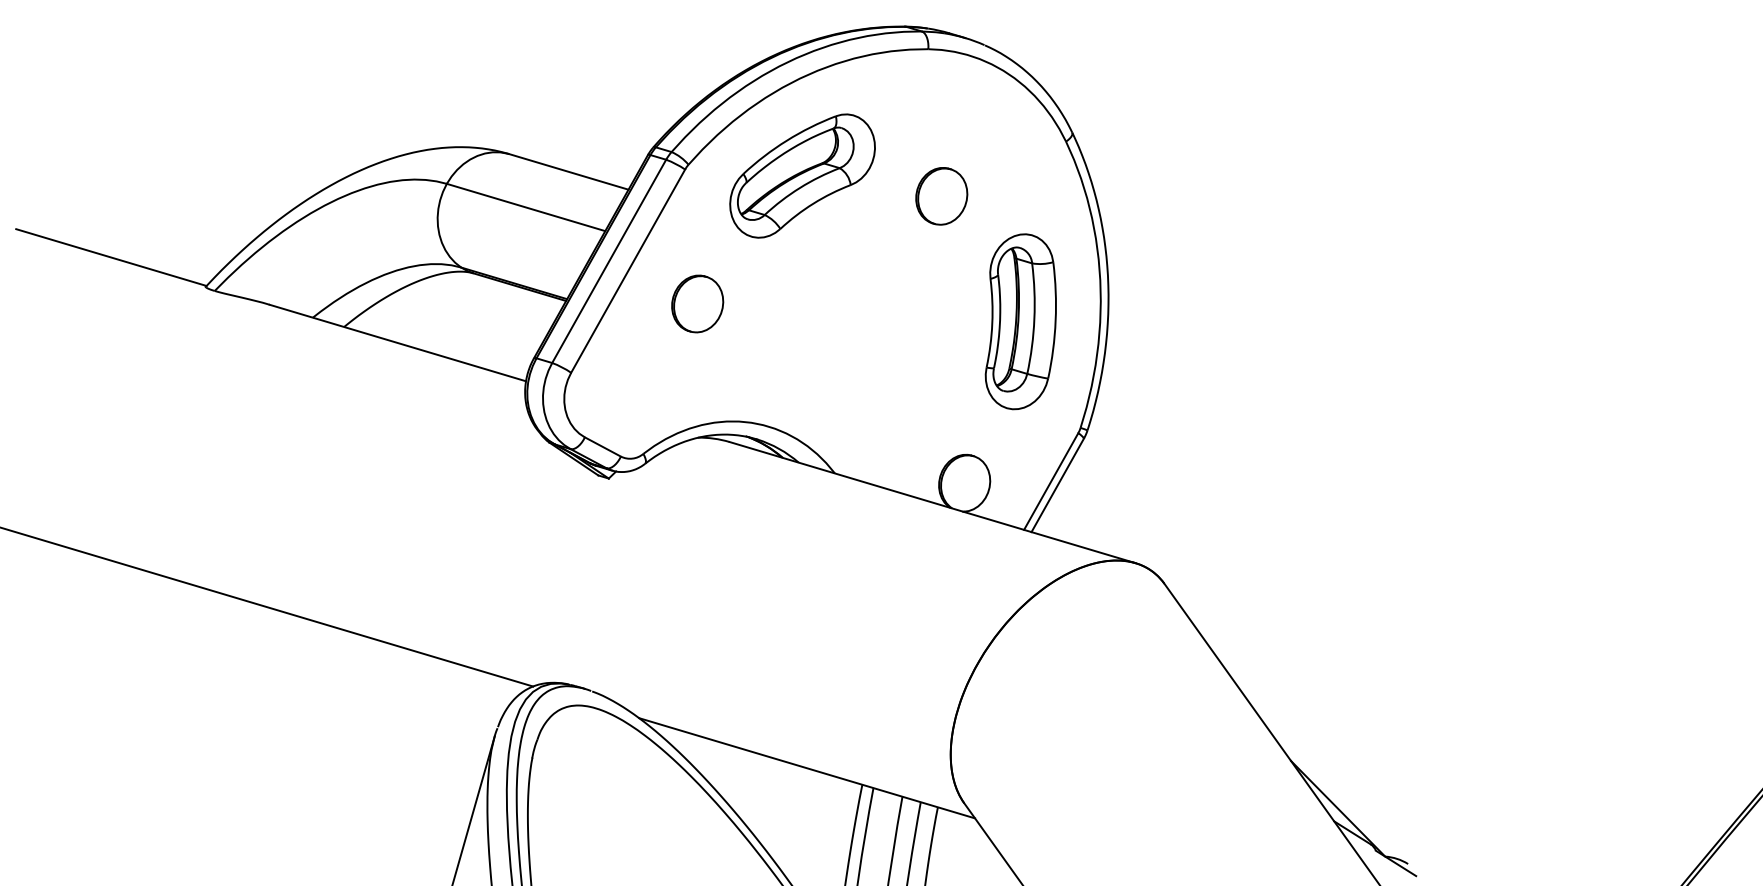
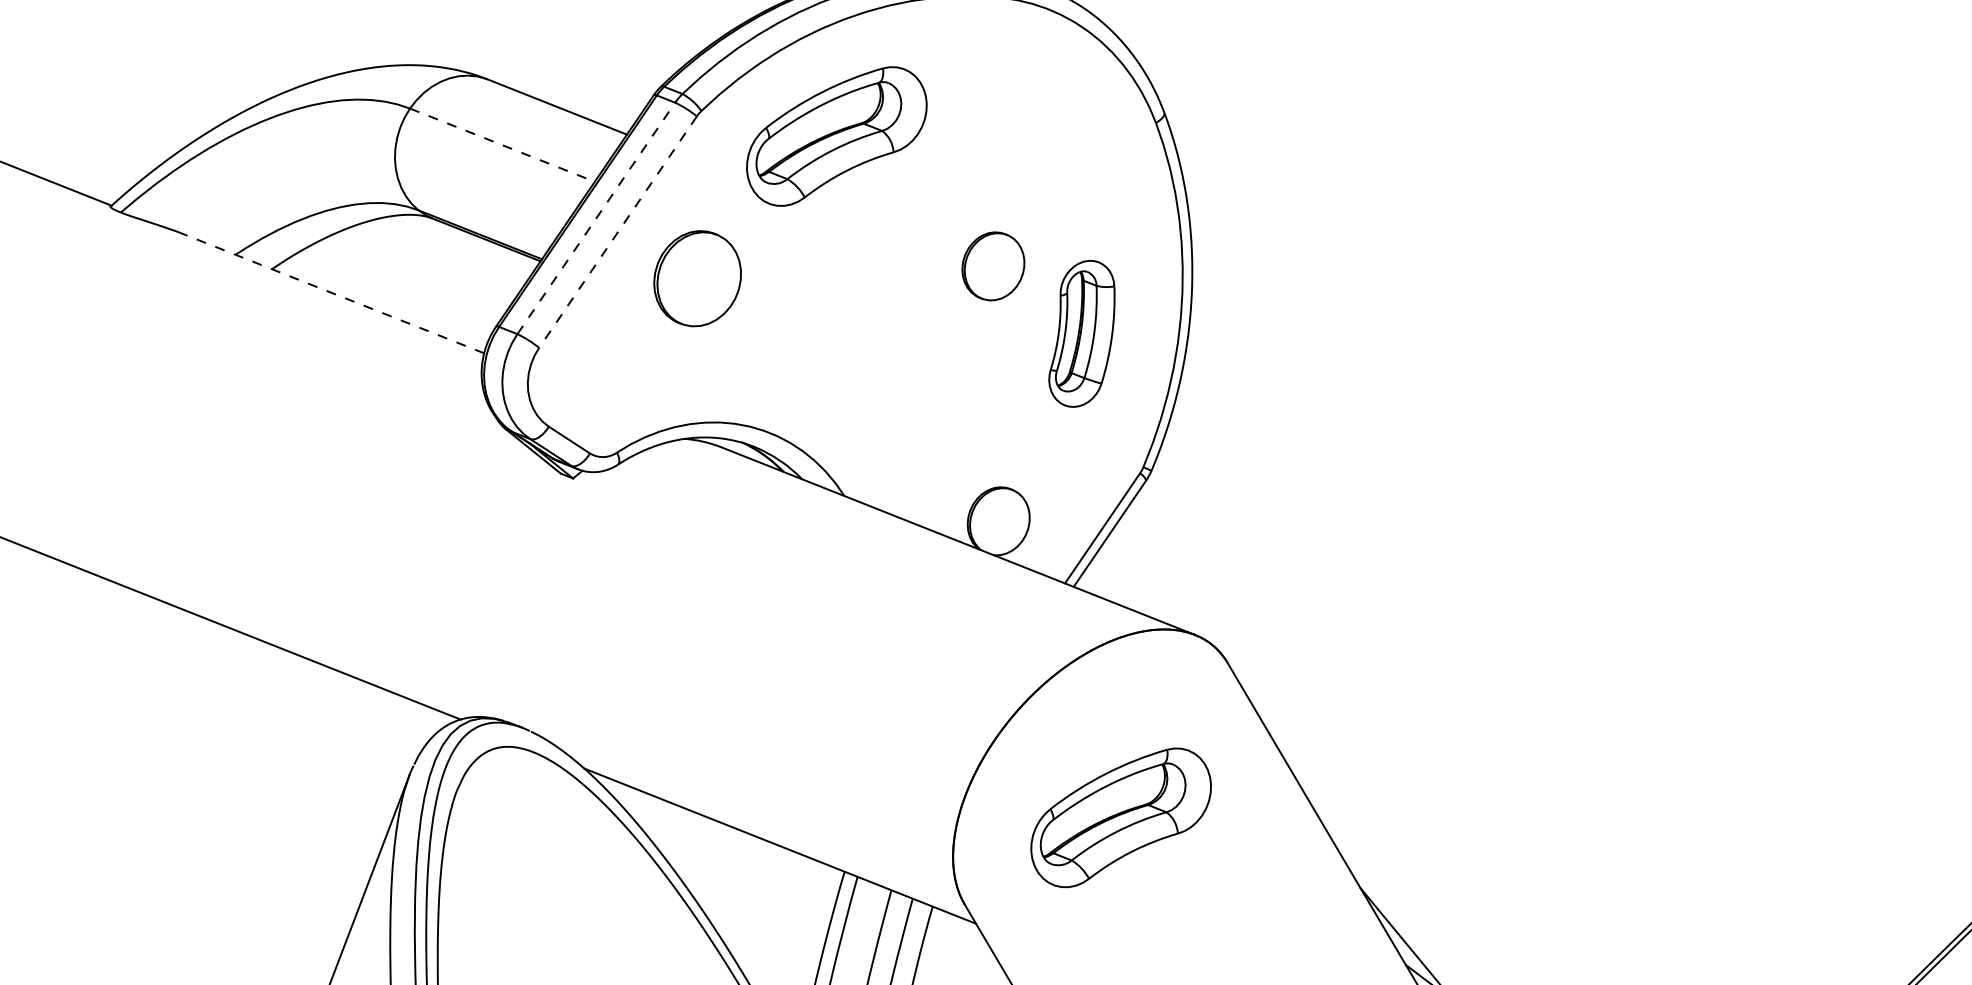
part: (941, 196) -> (993, 266), moved
line: (526, 207) -> (502, 145), solid -> dashed
line: (609, 261) -> (596, 218), solid -> dashed
line: (628, 271) -> (618, 232), solid -> dashed
part: (697, 303) -> (697, 278), size x1.4
part: (1020, 321) -> (1082, 333), size x0.7
line: (397, 343) -> (334, 294), solid -> dashed
part: (1087, 719) -> (1121, 817), added

